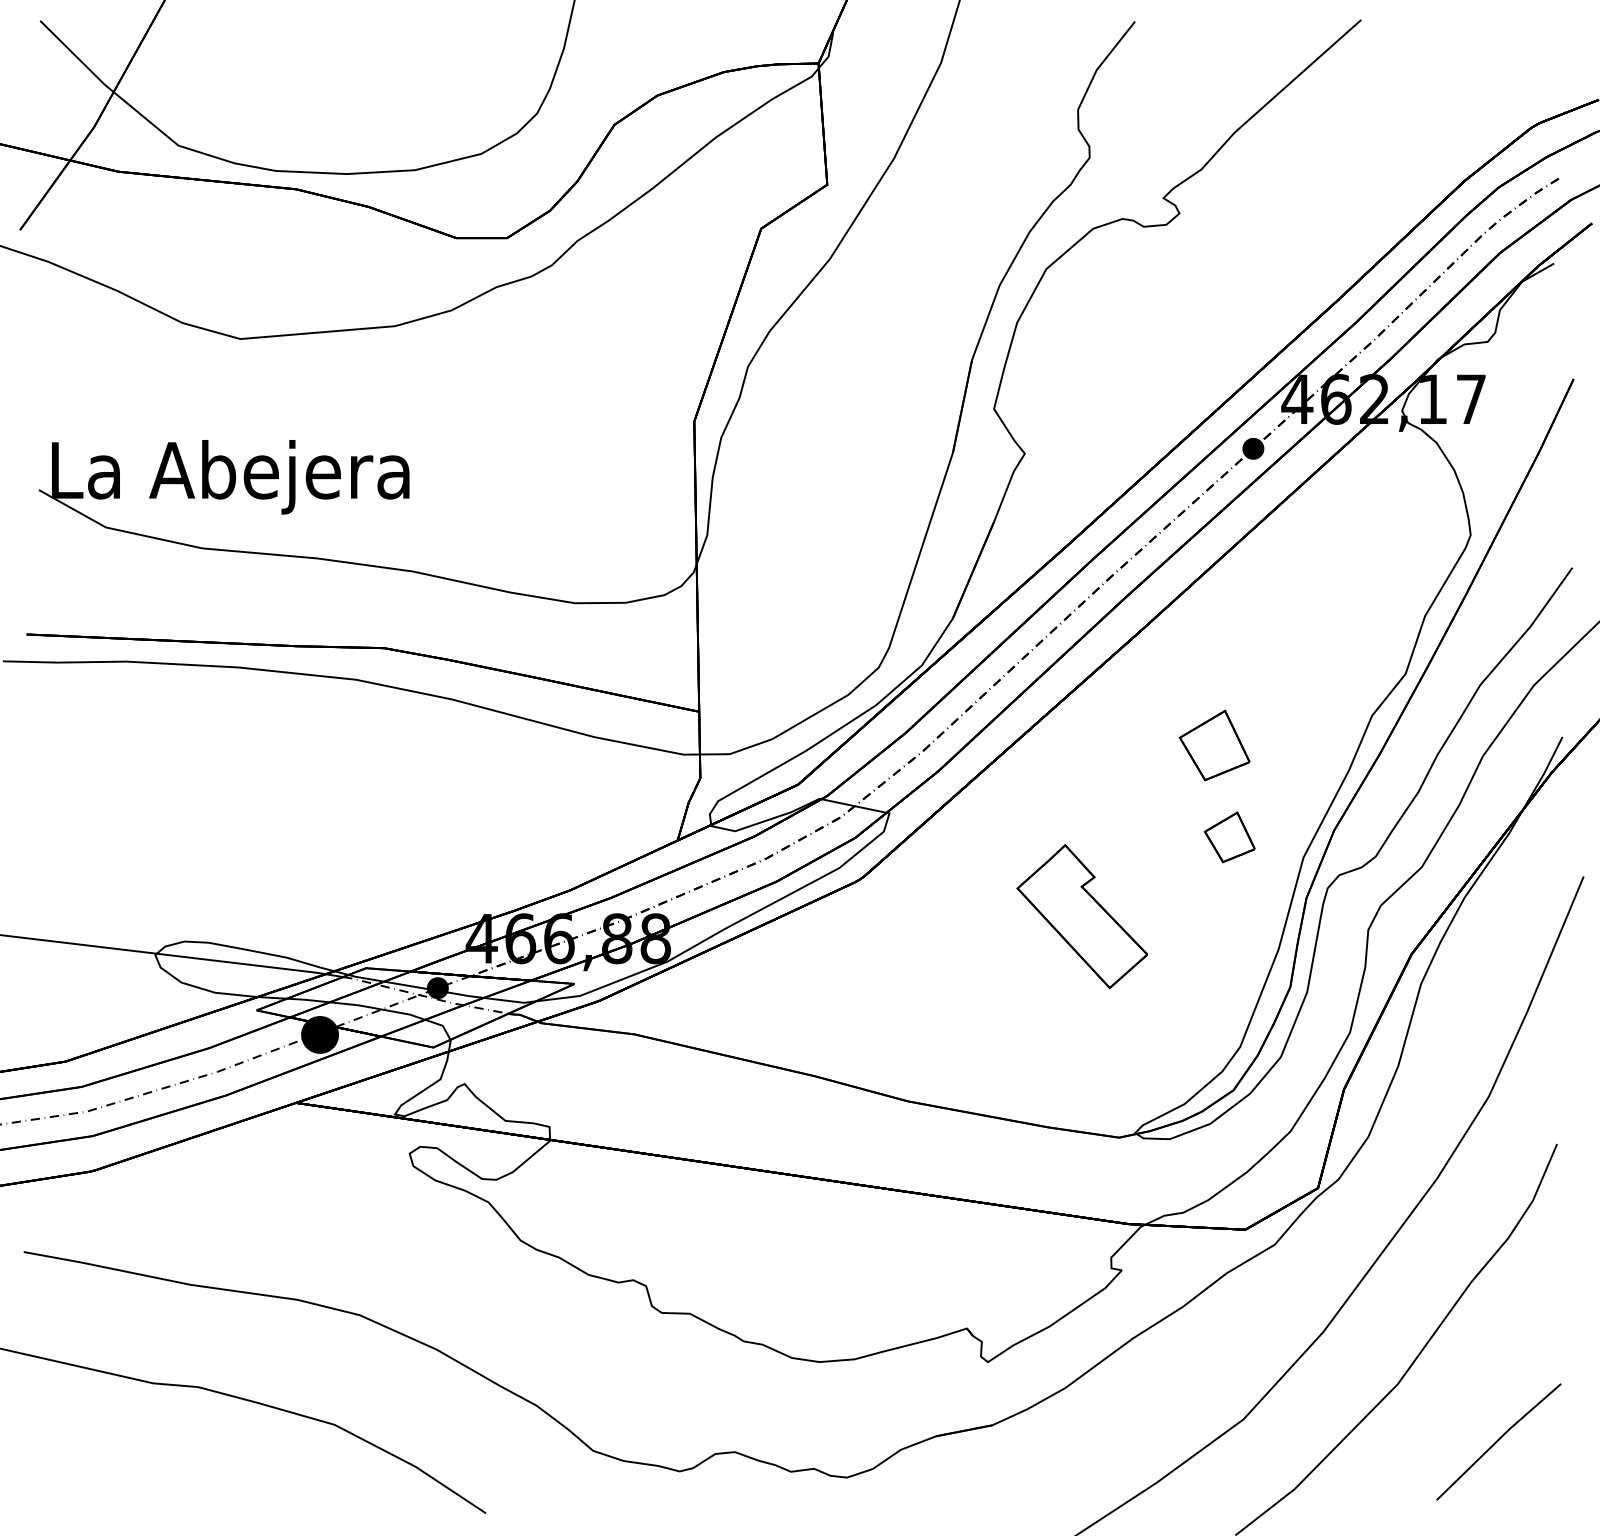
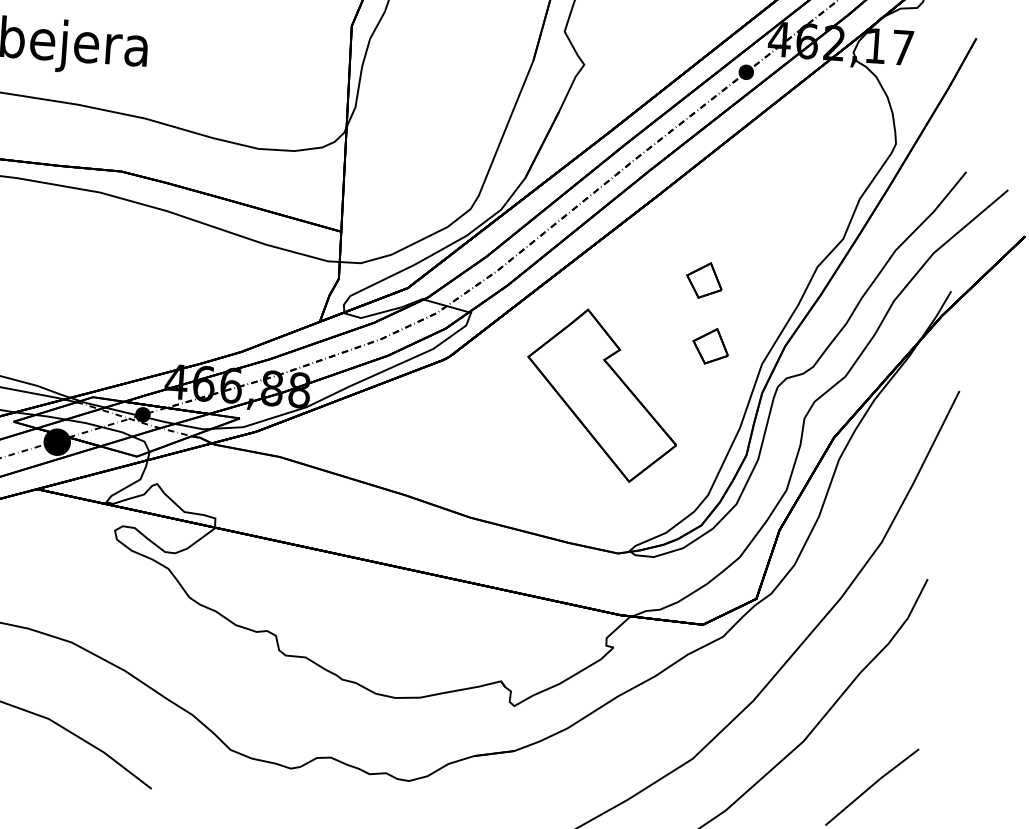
part: (1214, 745) -> (704, 280), size x0.71
part: (1082, 916) -> (602, 395), size x1.67

